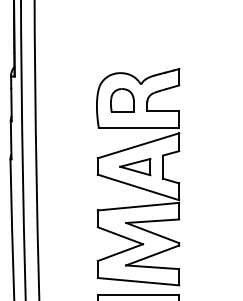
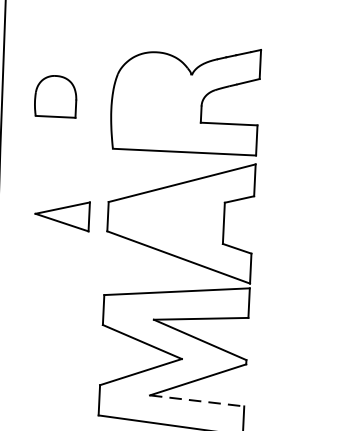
part: (122, 100) -> (55, 96), moved
part: (135, 167) -> (62, 216), moved
line: (152, 267) -> (196, 401), solid -> dashed

